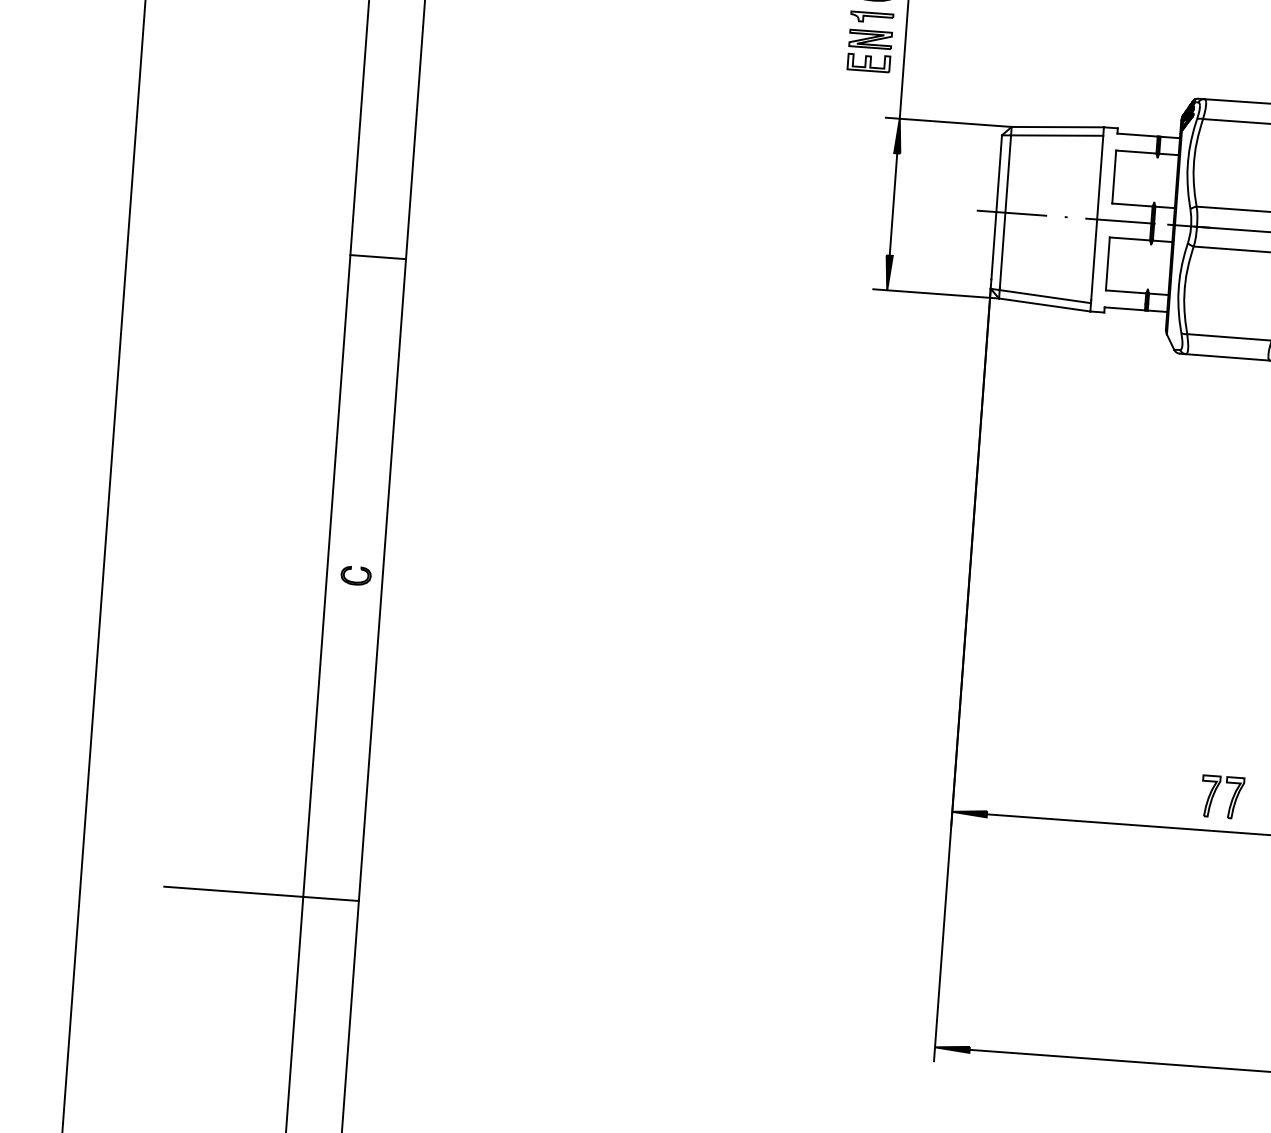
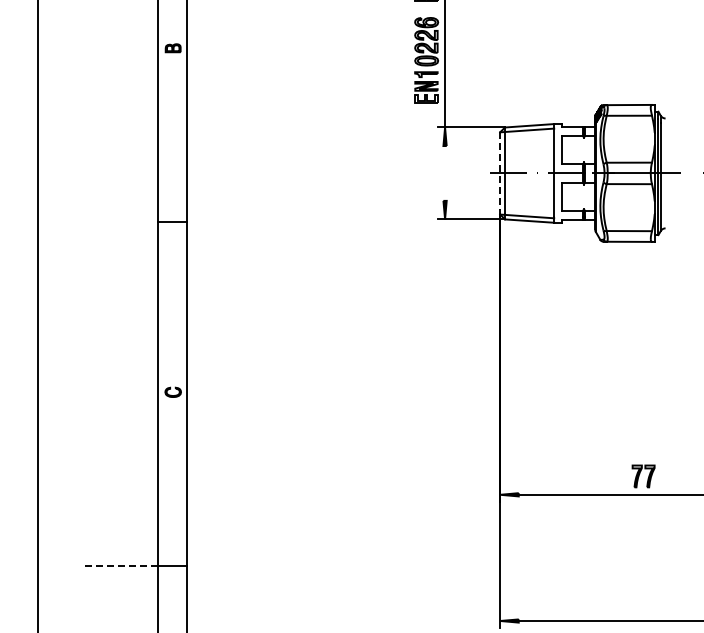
line: (894, 204) -> (445, 173), removed
line: (997, 206) -> (500, 170), solid -> dashed
line: (232, 891) -> (119, 565), solid -> dashed

